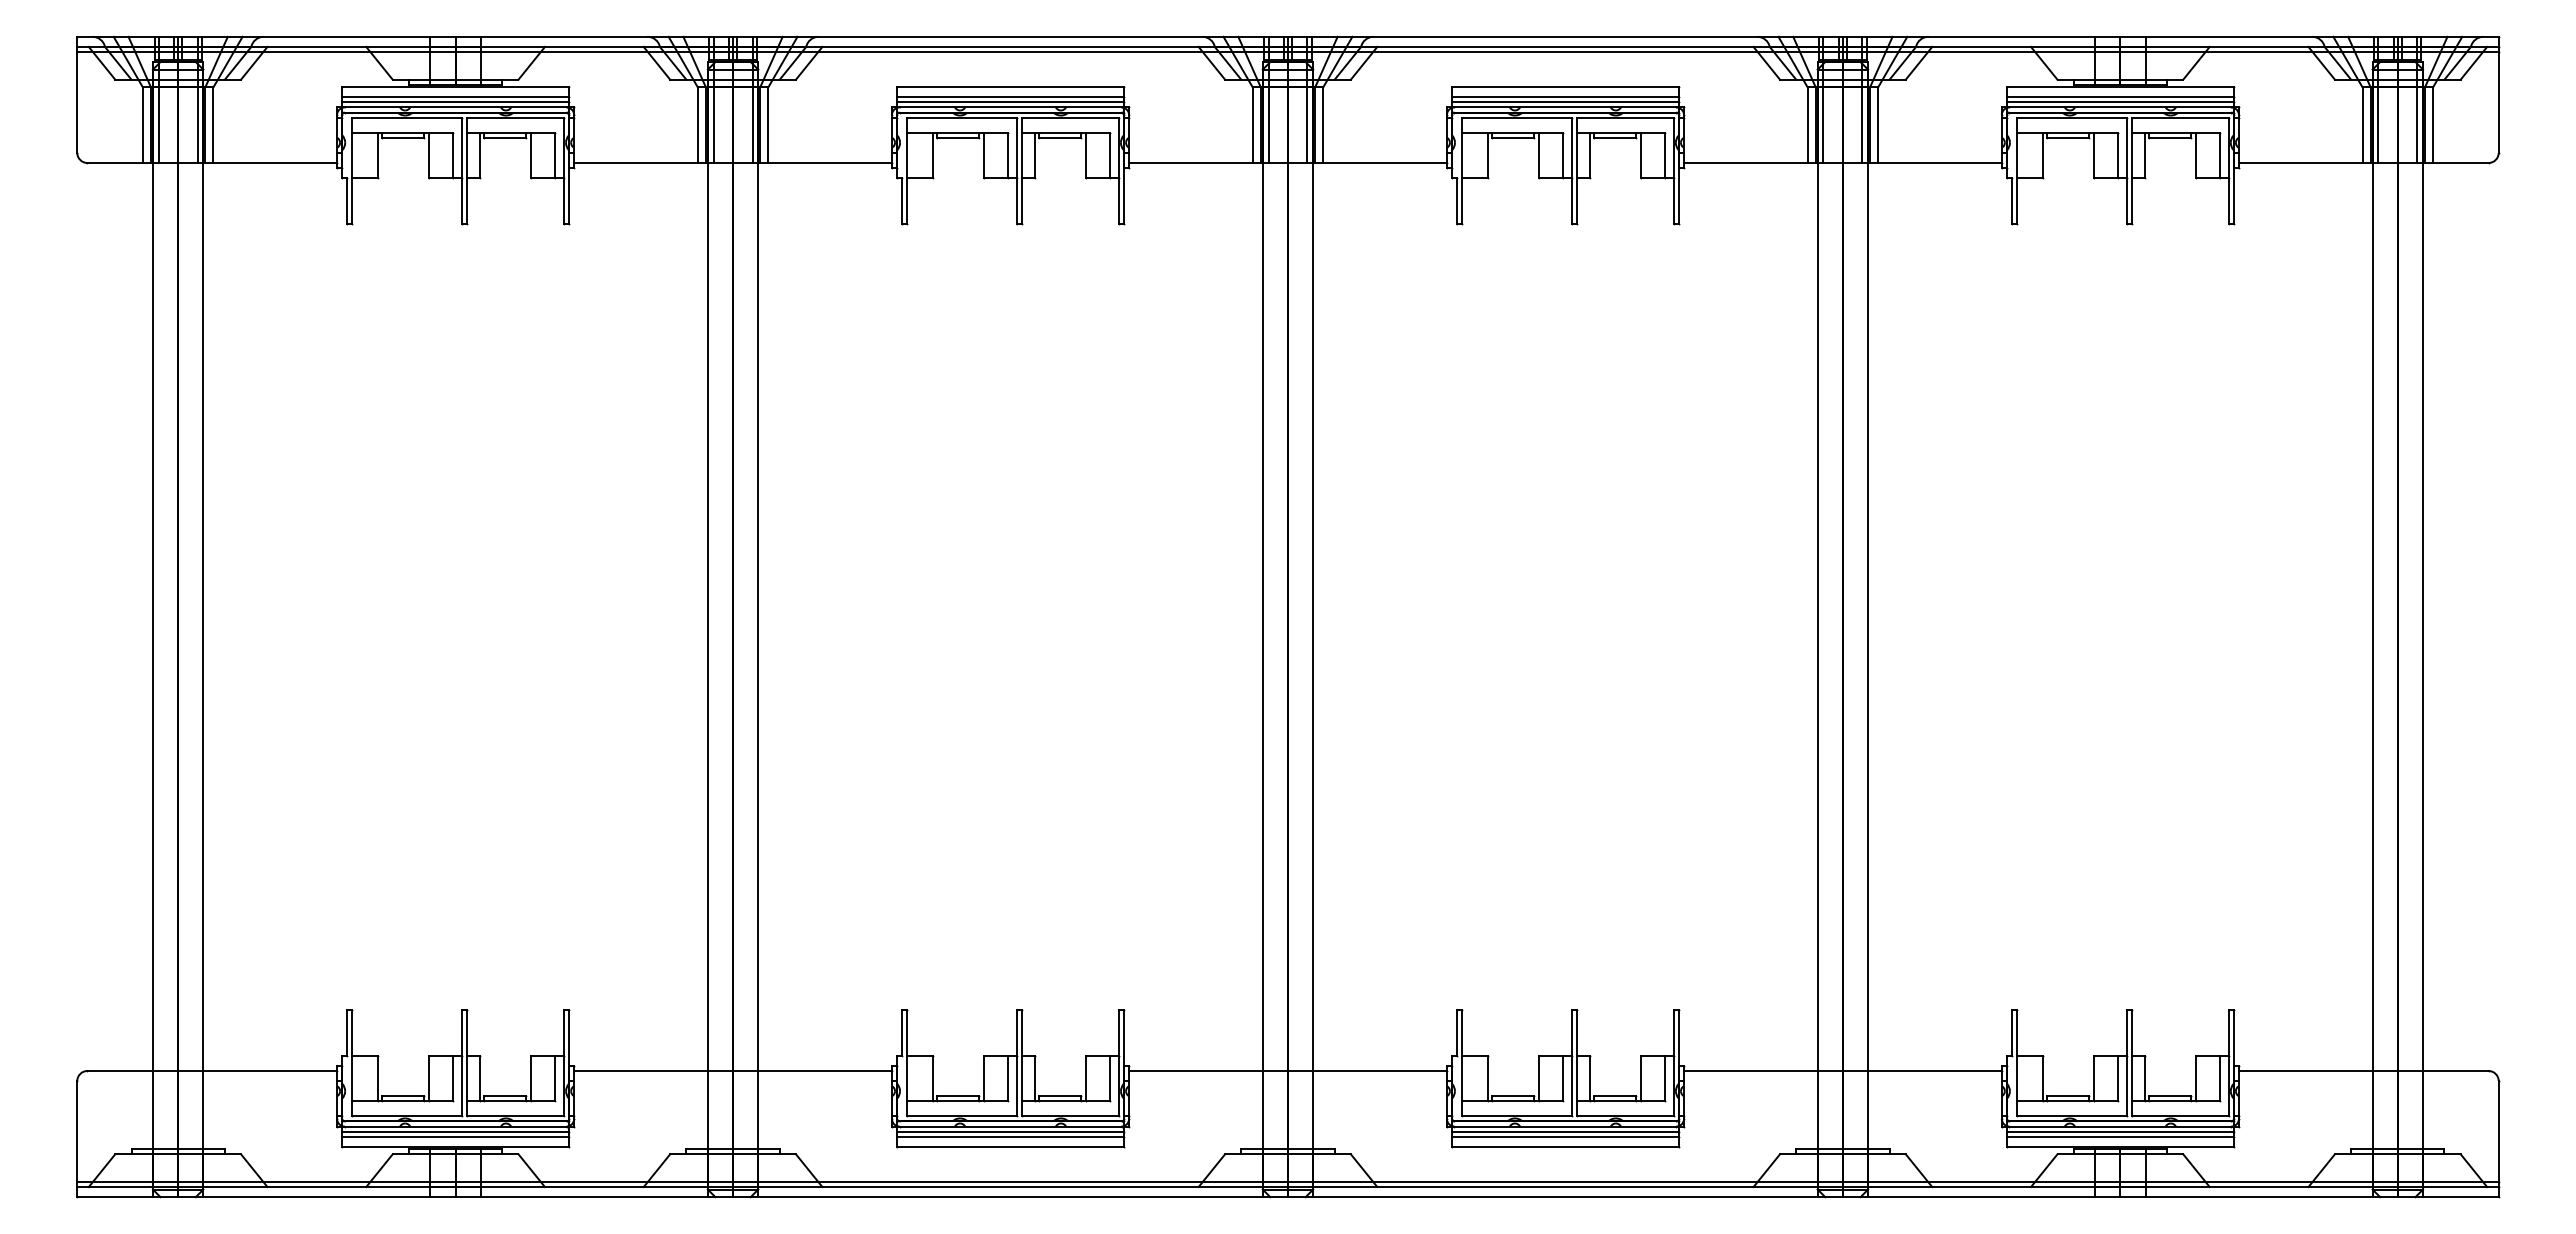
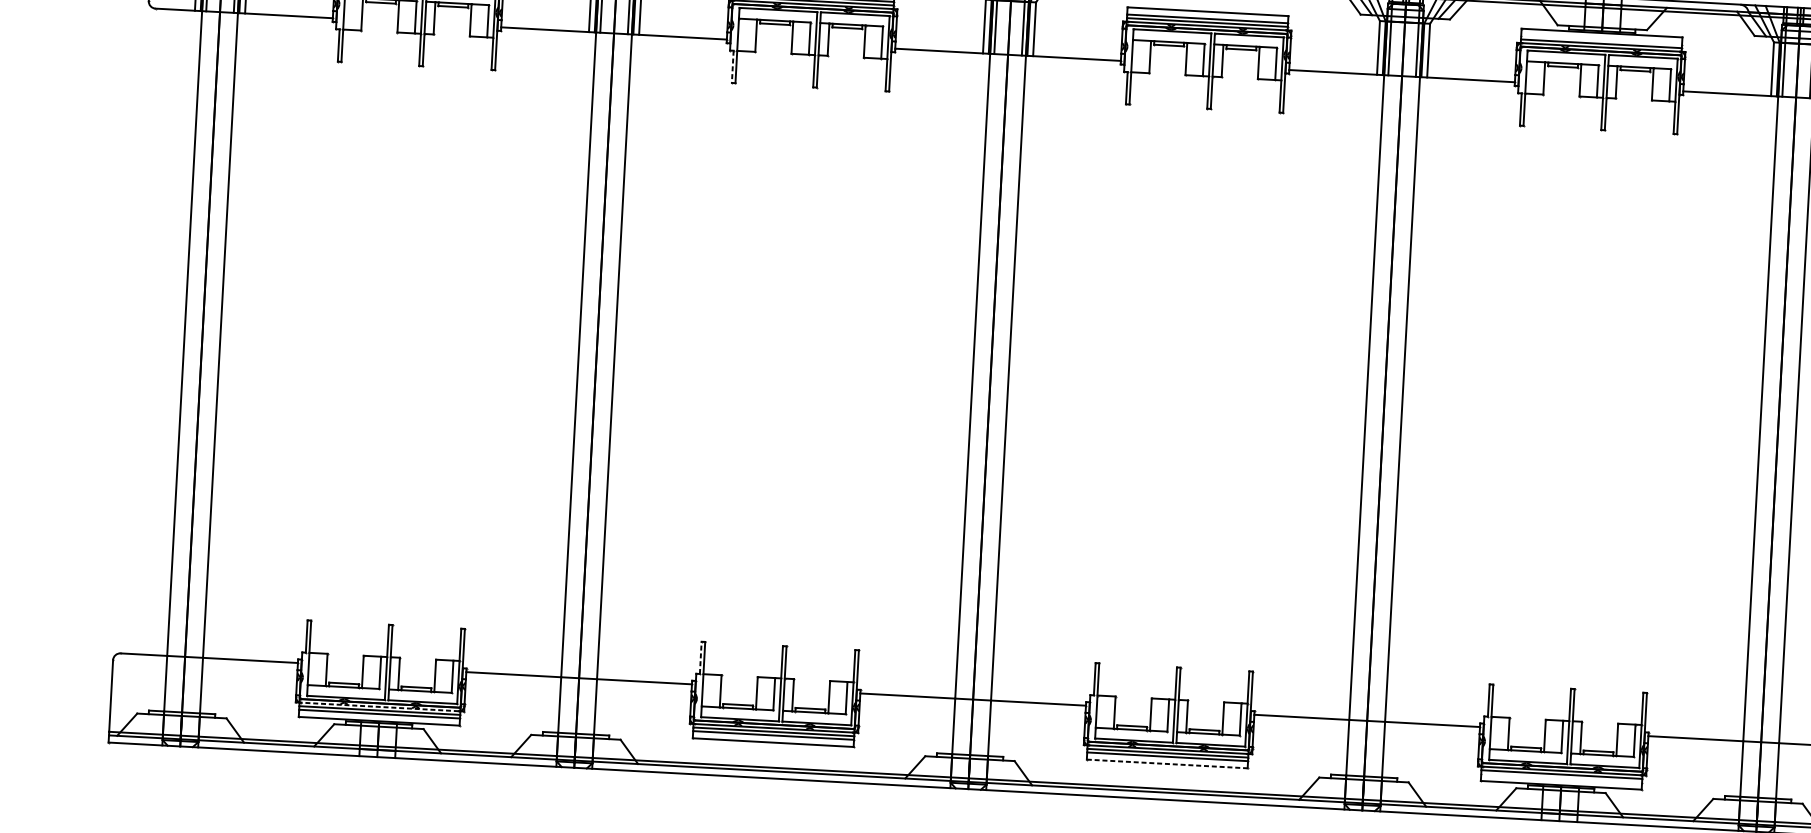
line: (2120, 97) -> (1601, 40), removed
line: (902, 200) -> (732, 66), solid -> dashed
line: (902, 1033) -> (700, 658), solid -> dashed
line: (455, 1126) -> (379, 706), solid -> dashed
line: (2120, 1136) -> (1561, 778), removed
line: (1565, 1146) -> (1167, 763), solid -> dashed

